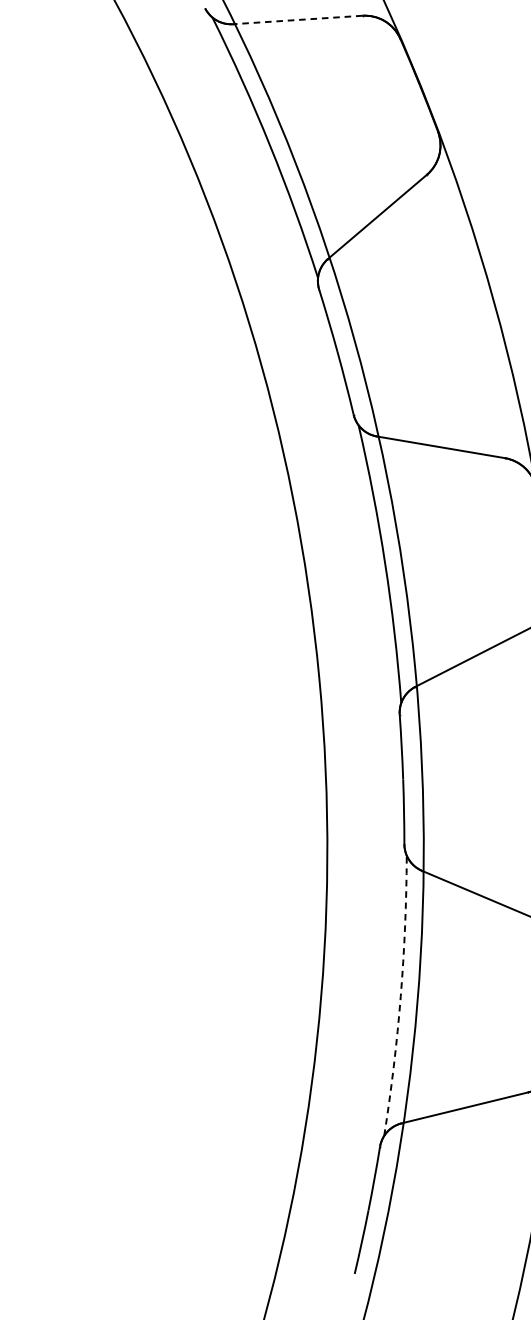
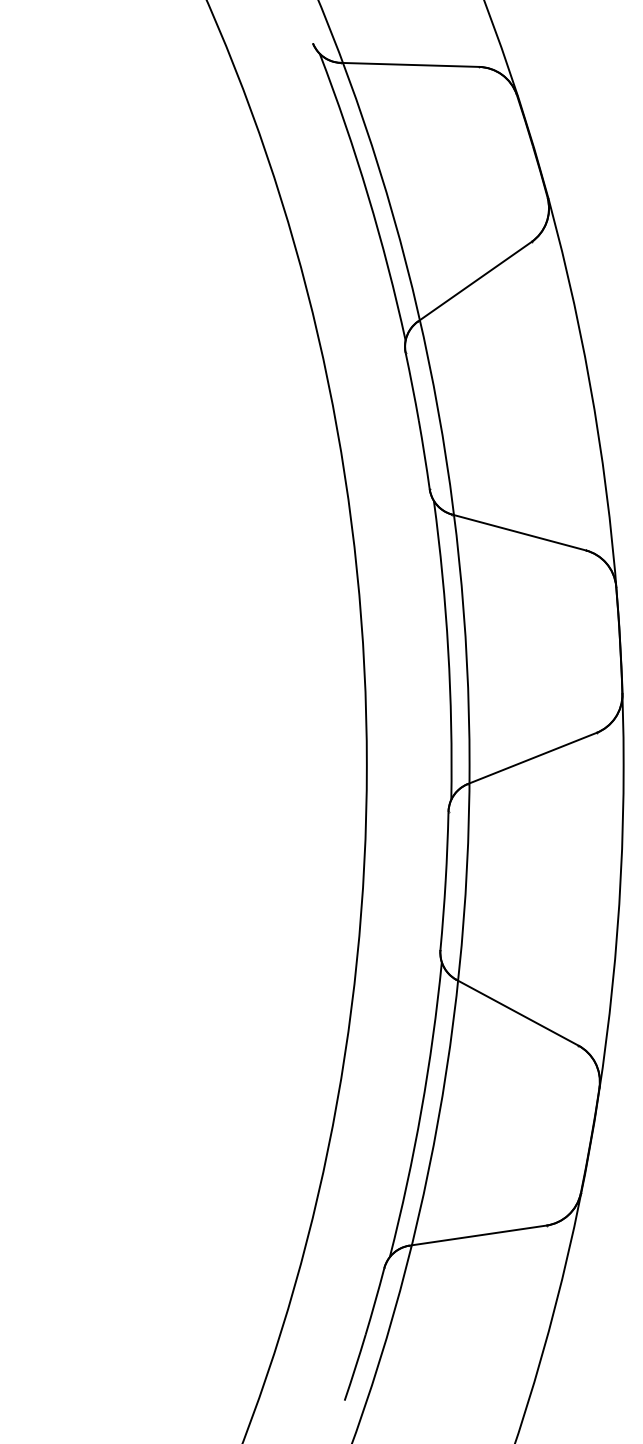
line: (297, 19) -> (409, 64), dashed -> solid
arc: (400, 996) -> (421, 1110), dashed -> solid

